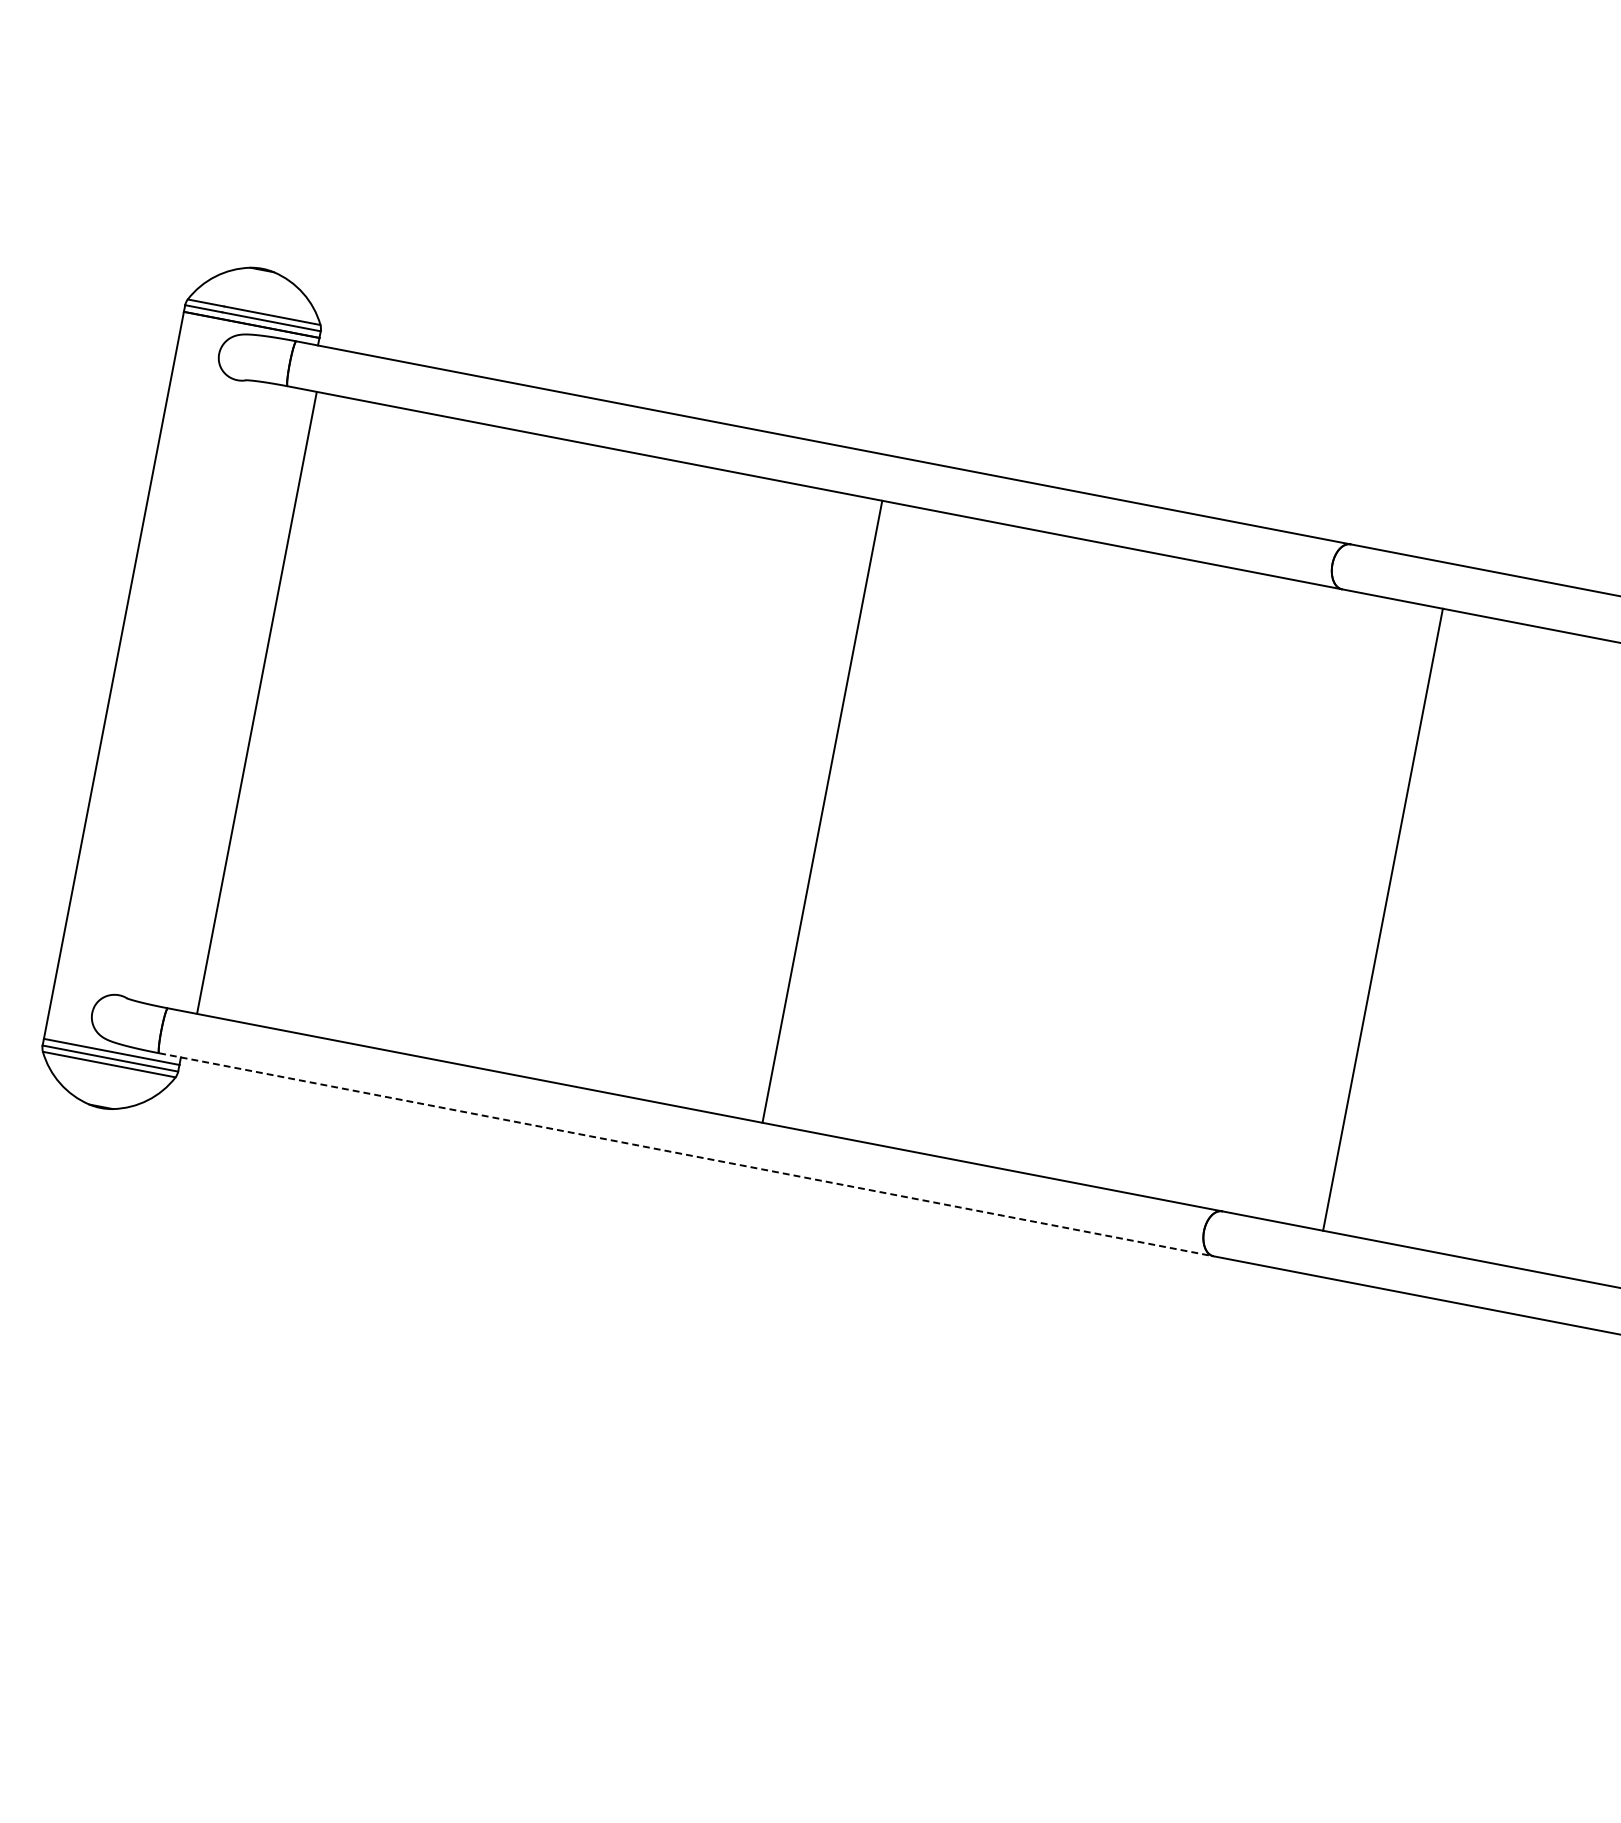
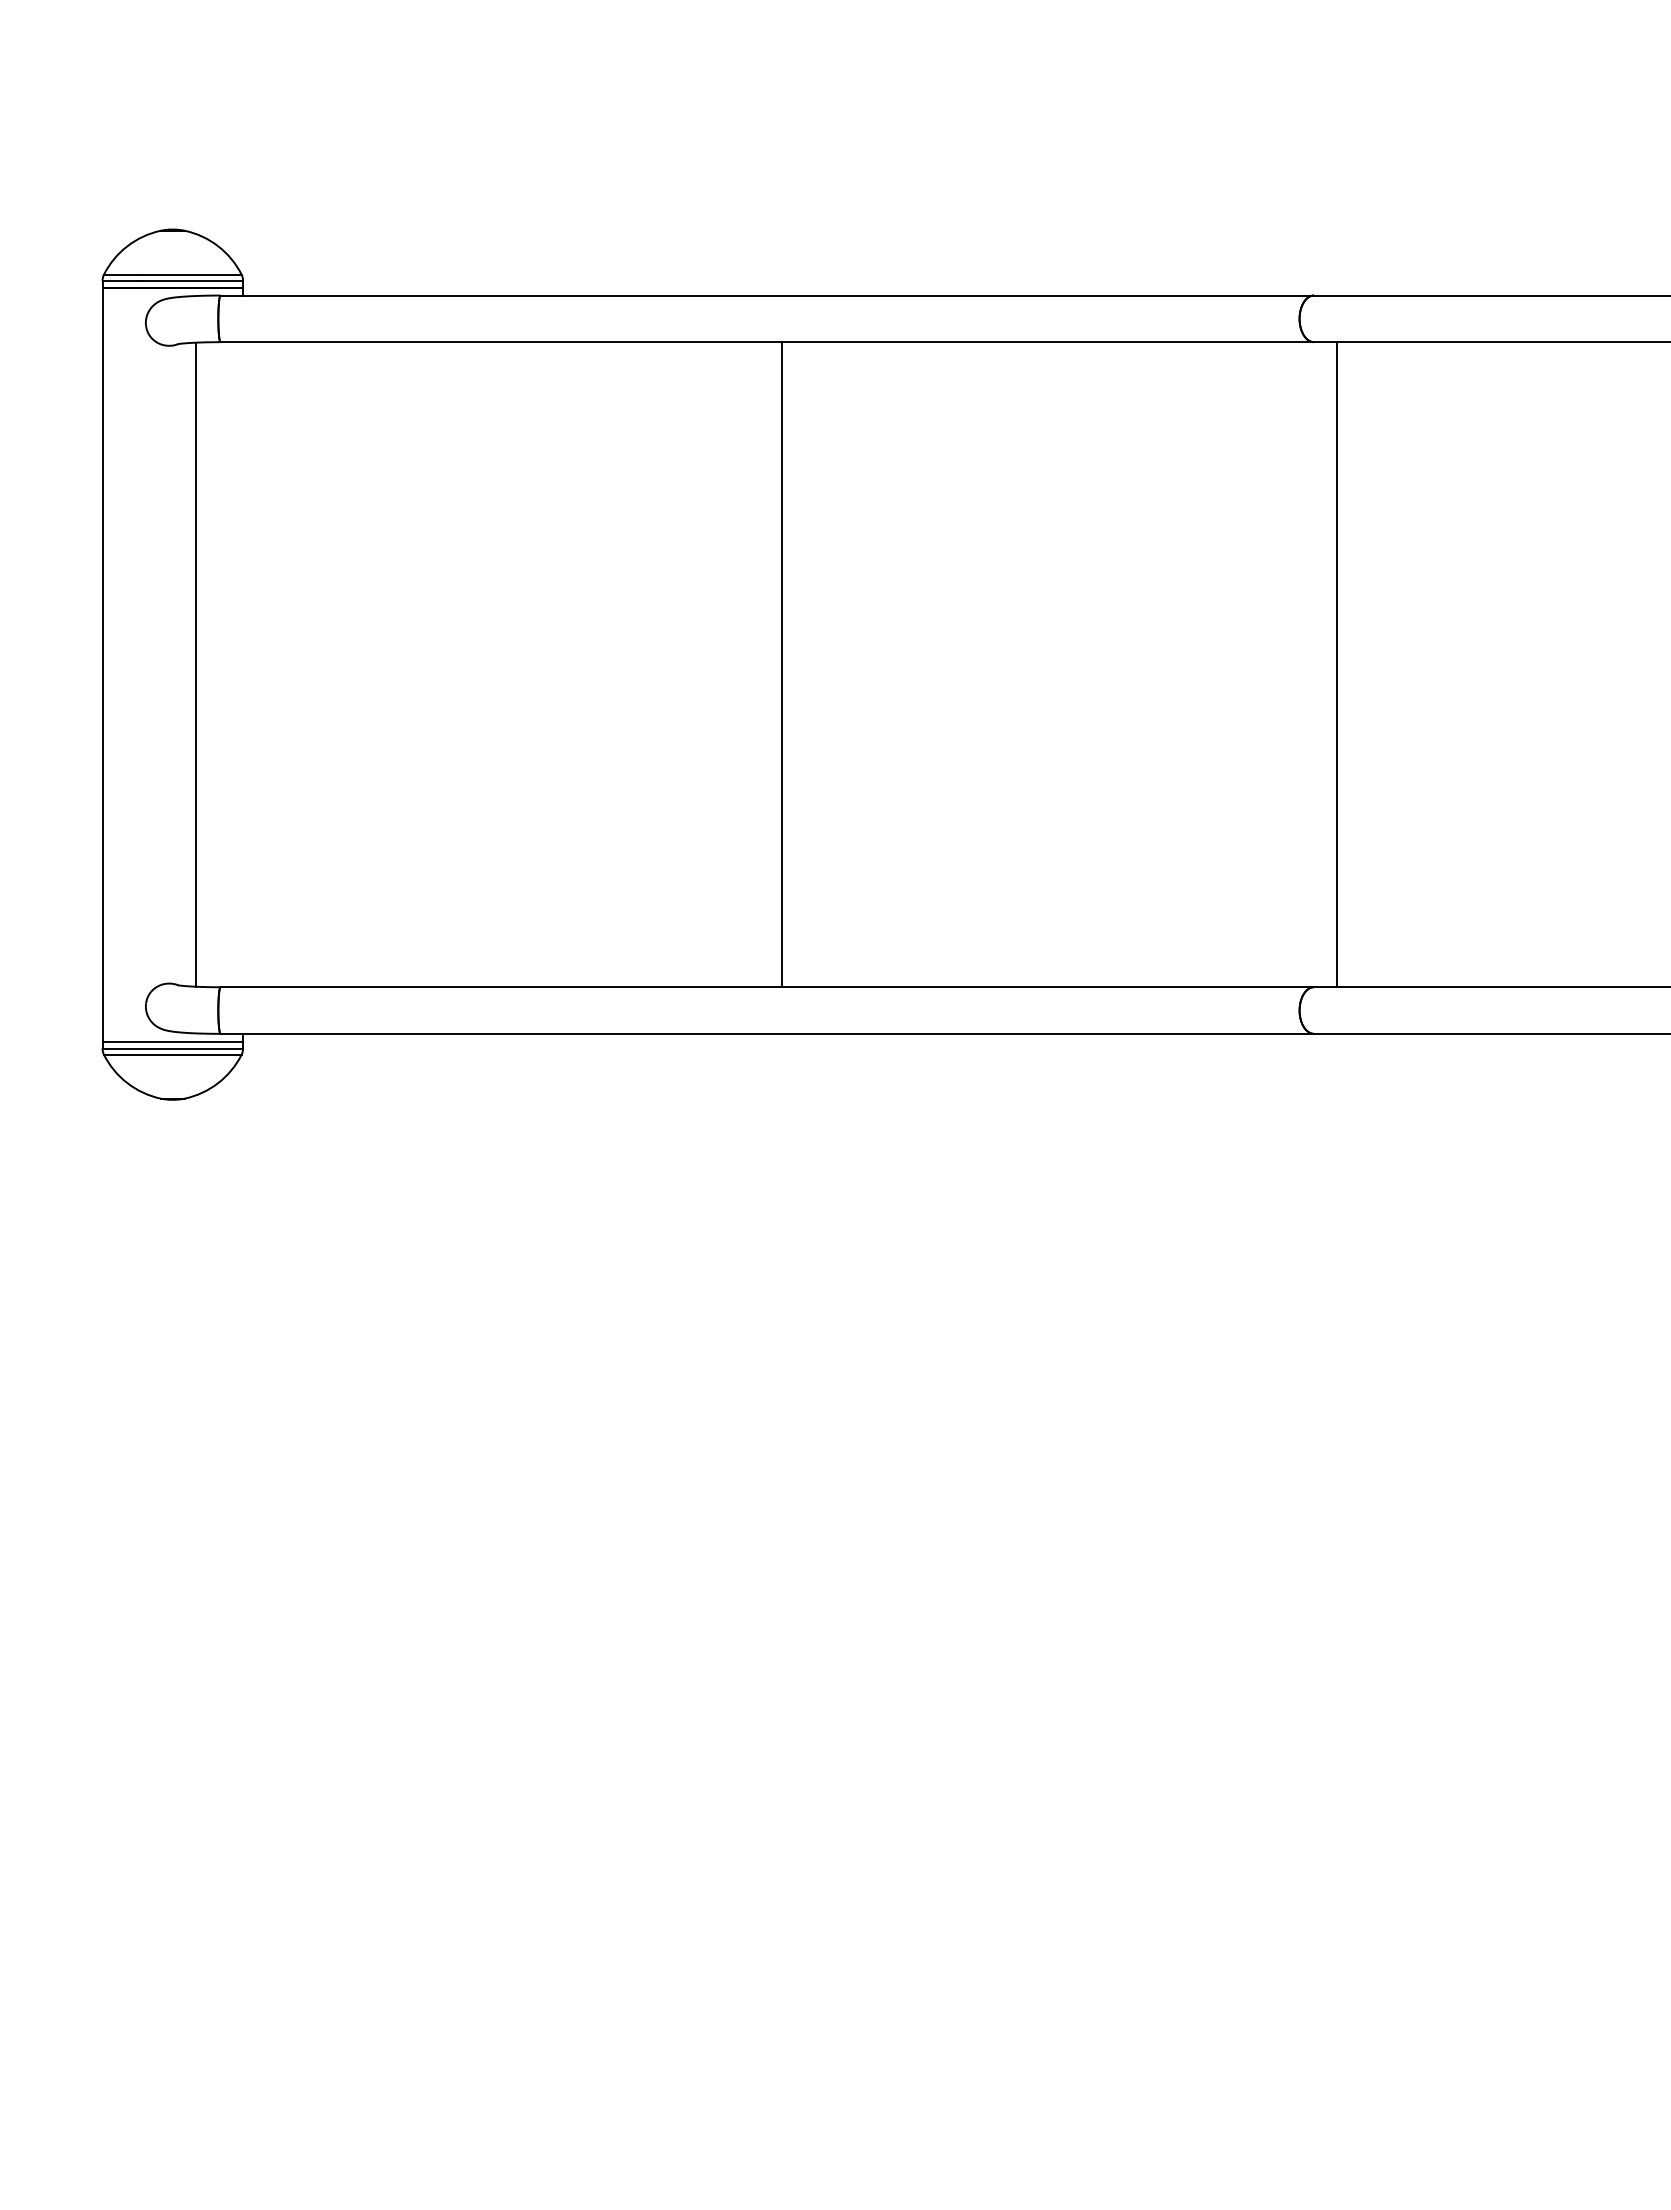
line: (256, 702) -> (195, 664), moved
line: (822, 811) -> (782, 664), moved
line: (1382, 919) -> (1336, 664), moved
line: (686, 1154) -> (767, 1033), dashed -> solid

